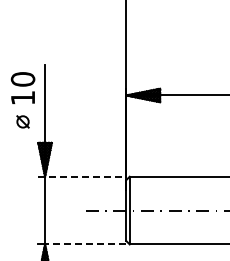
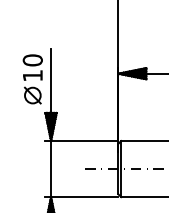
part: (22, 121) -> (32, 95), size x1.67
line: (82, 176) -> (82, 140), dashed -> solid
line: (85, 244) -> (84, 197), dashed -> solid

